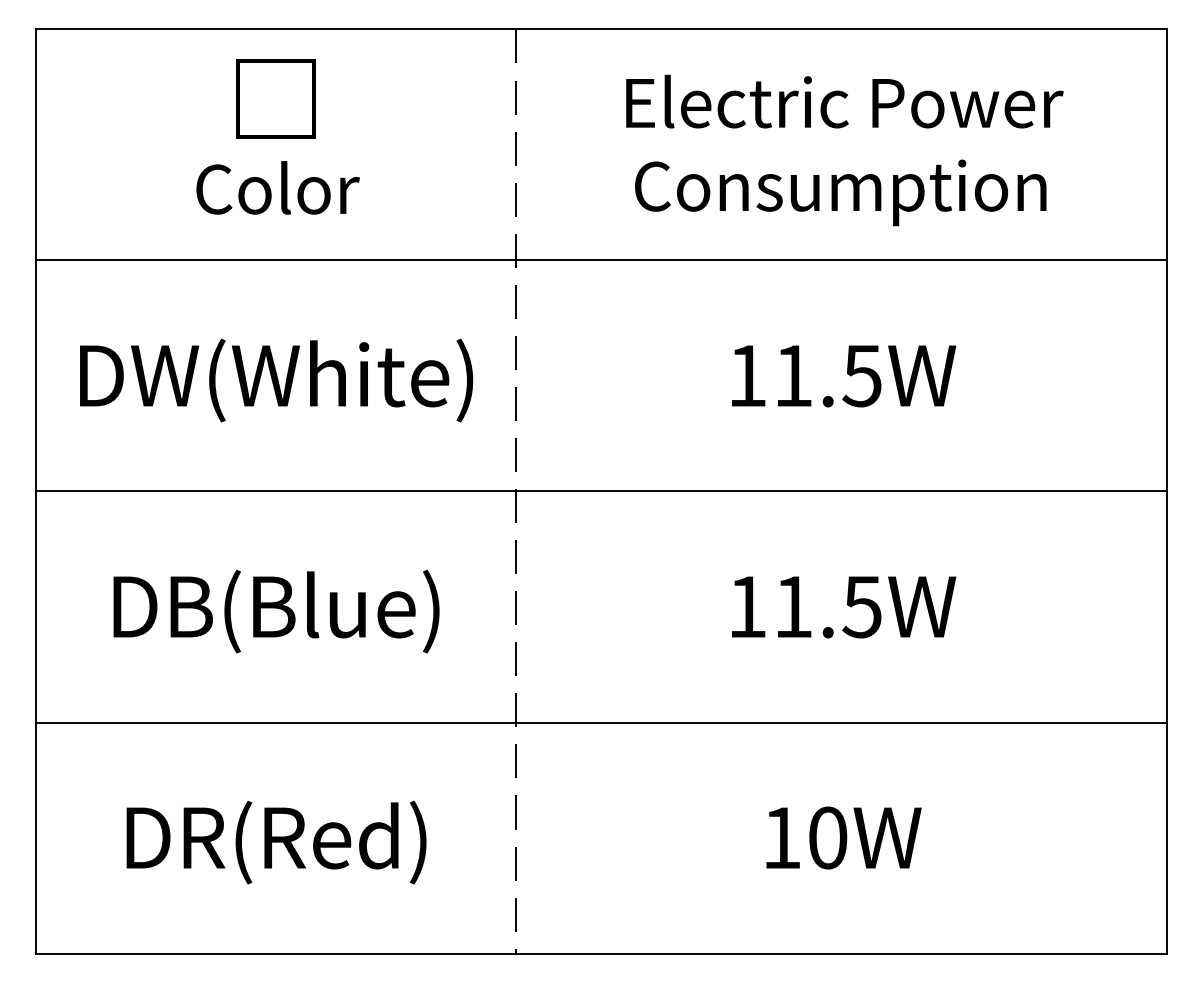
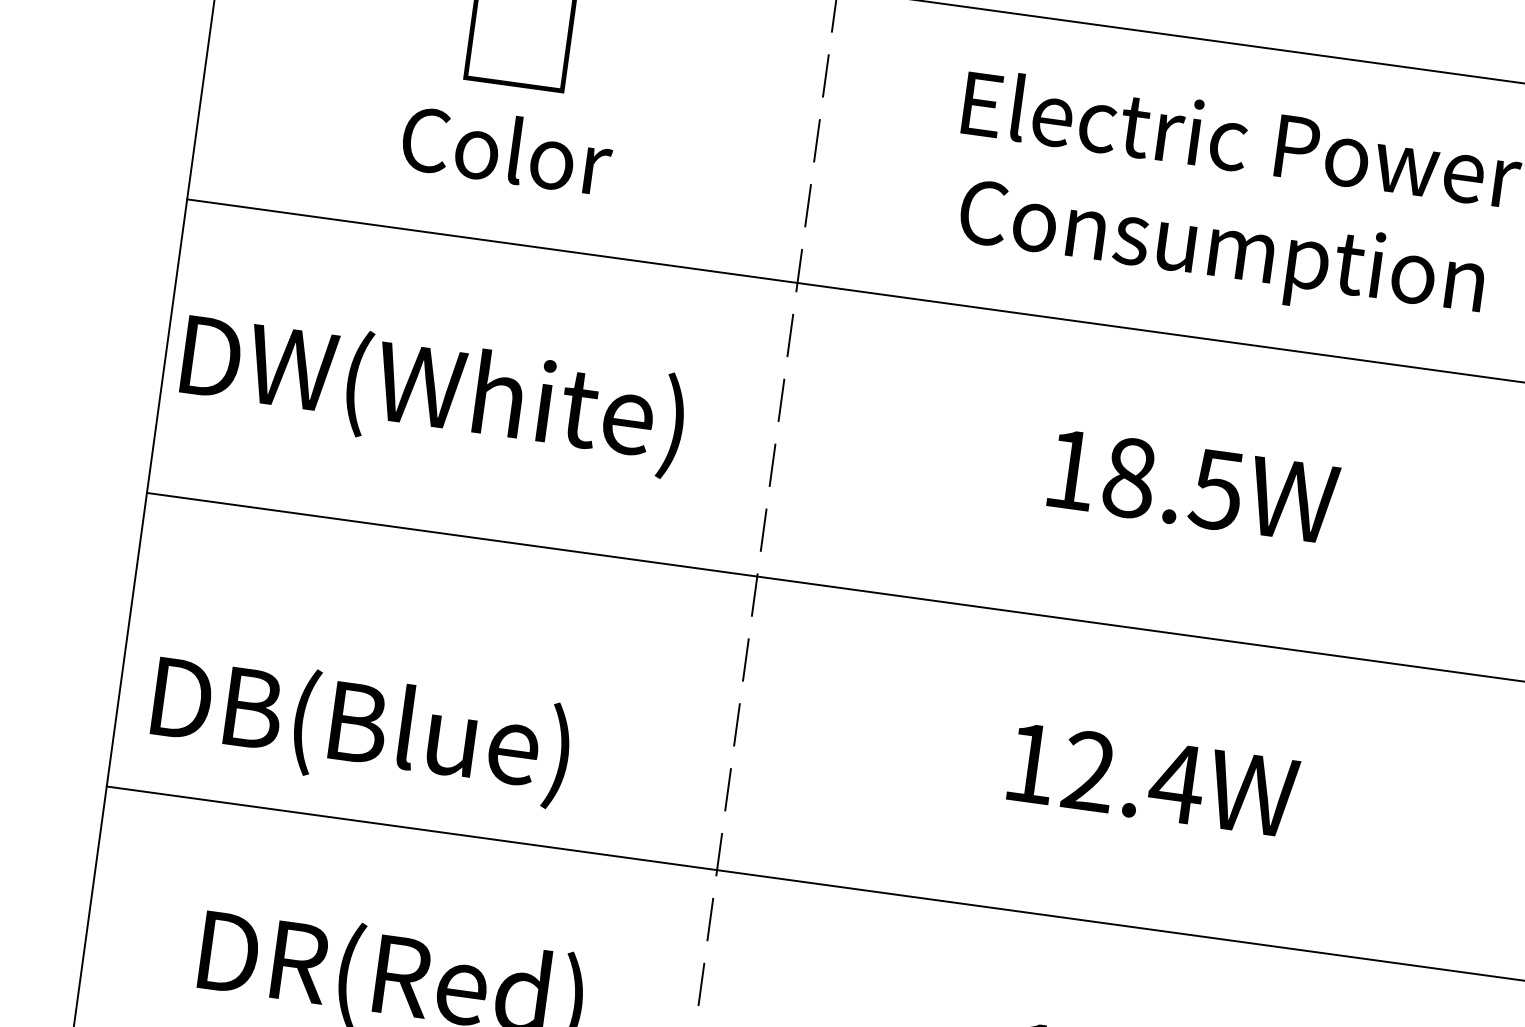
text: (793, 375) -> (1129, 477), 11.5W -> 18.5W
text: (276, 380) -> (432, 393), moved
text: (828, 606) -> (1133, 777), 11.5W -> 12.4W
text: (276, 611) -> (361, 729), moved

